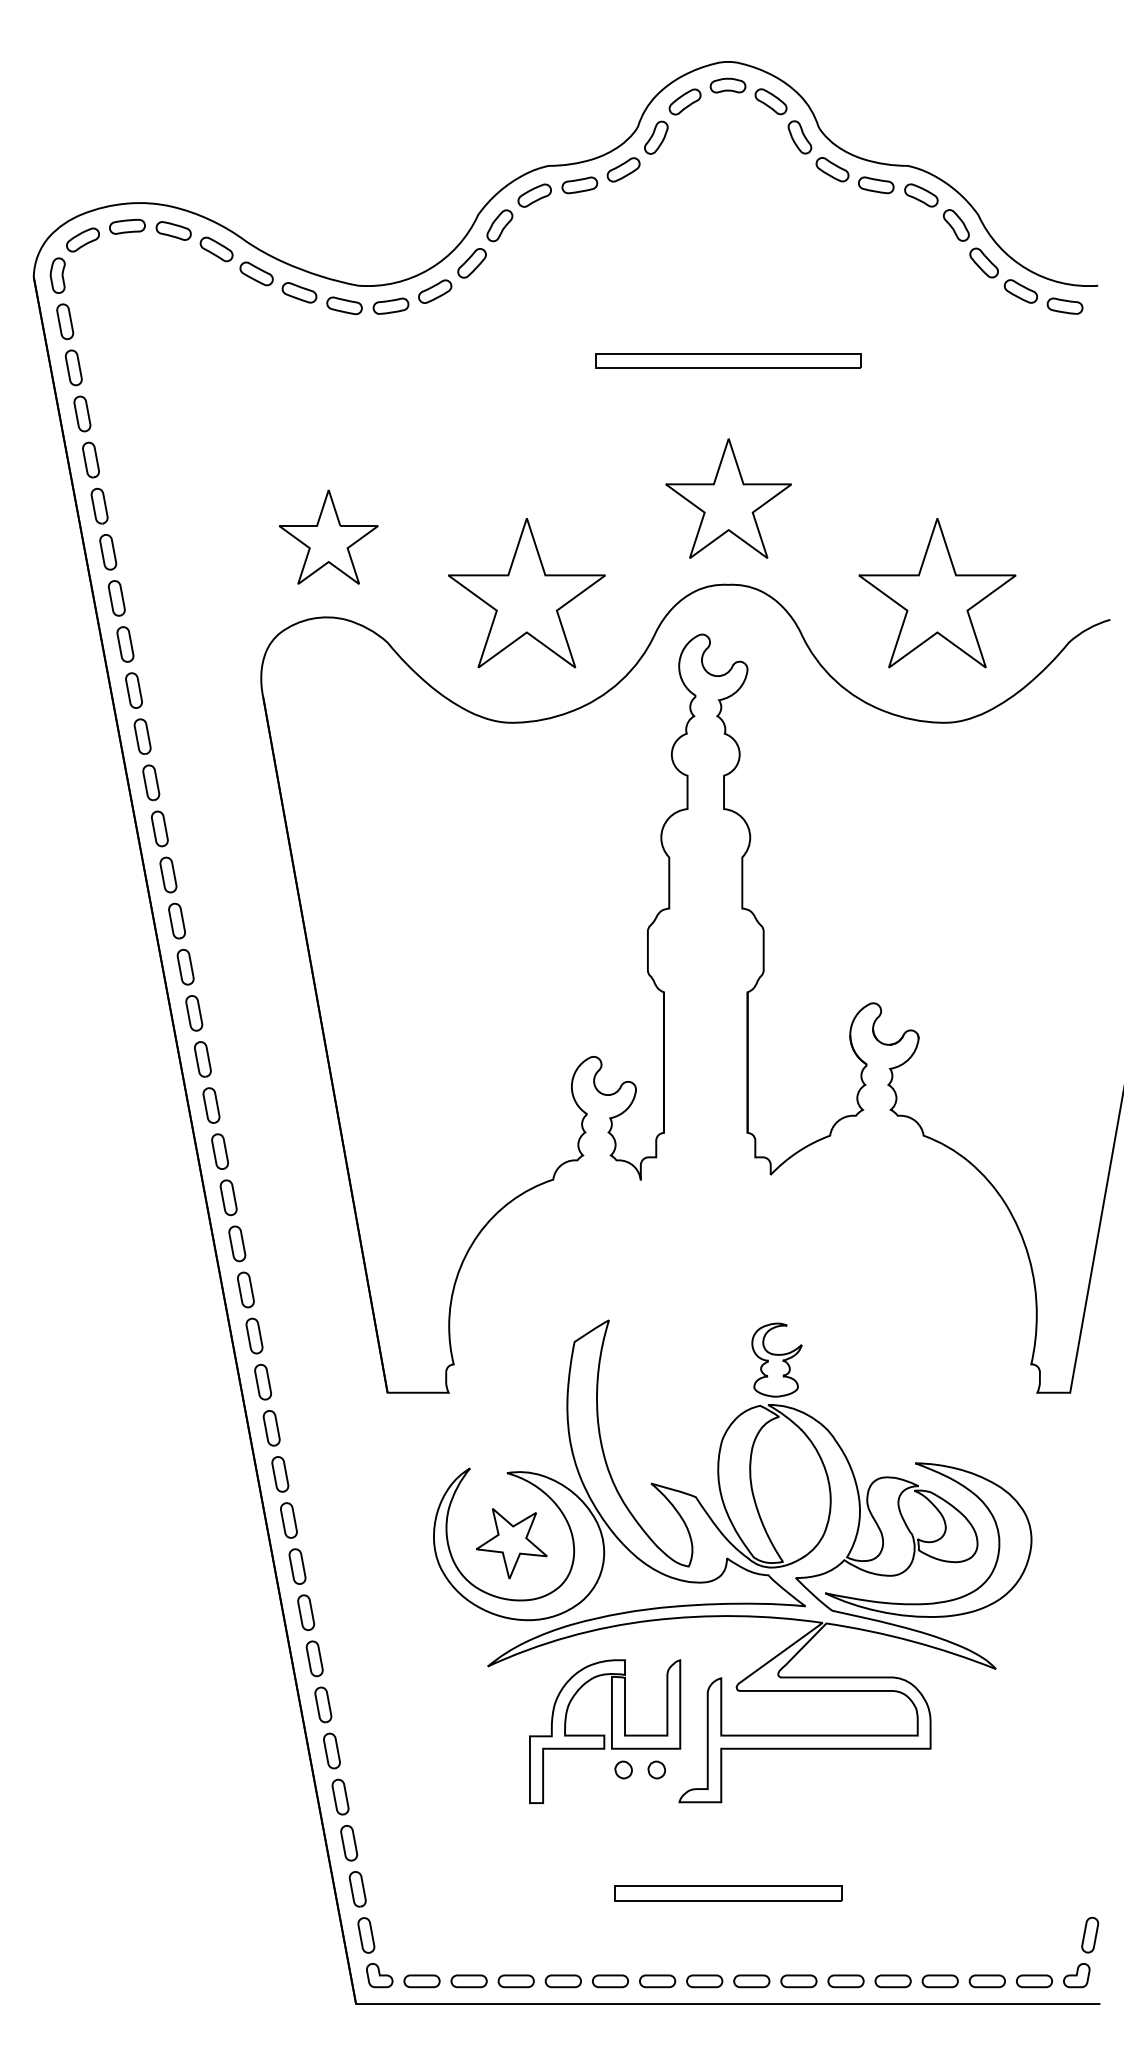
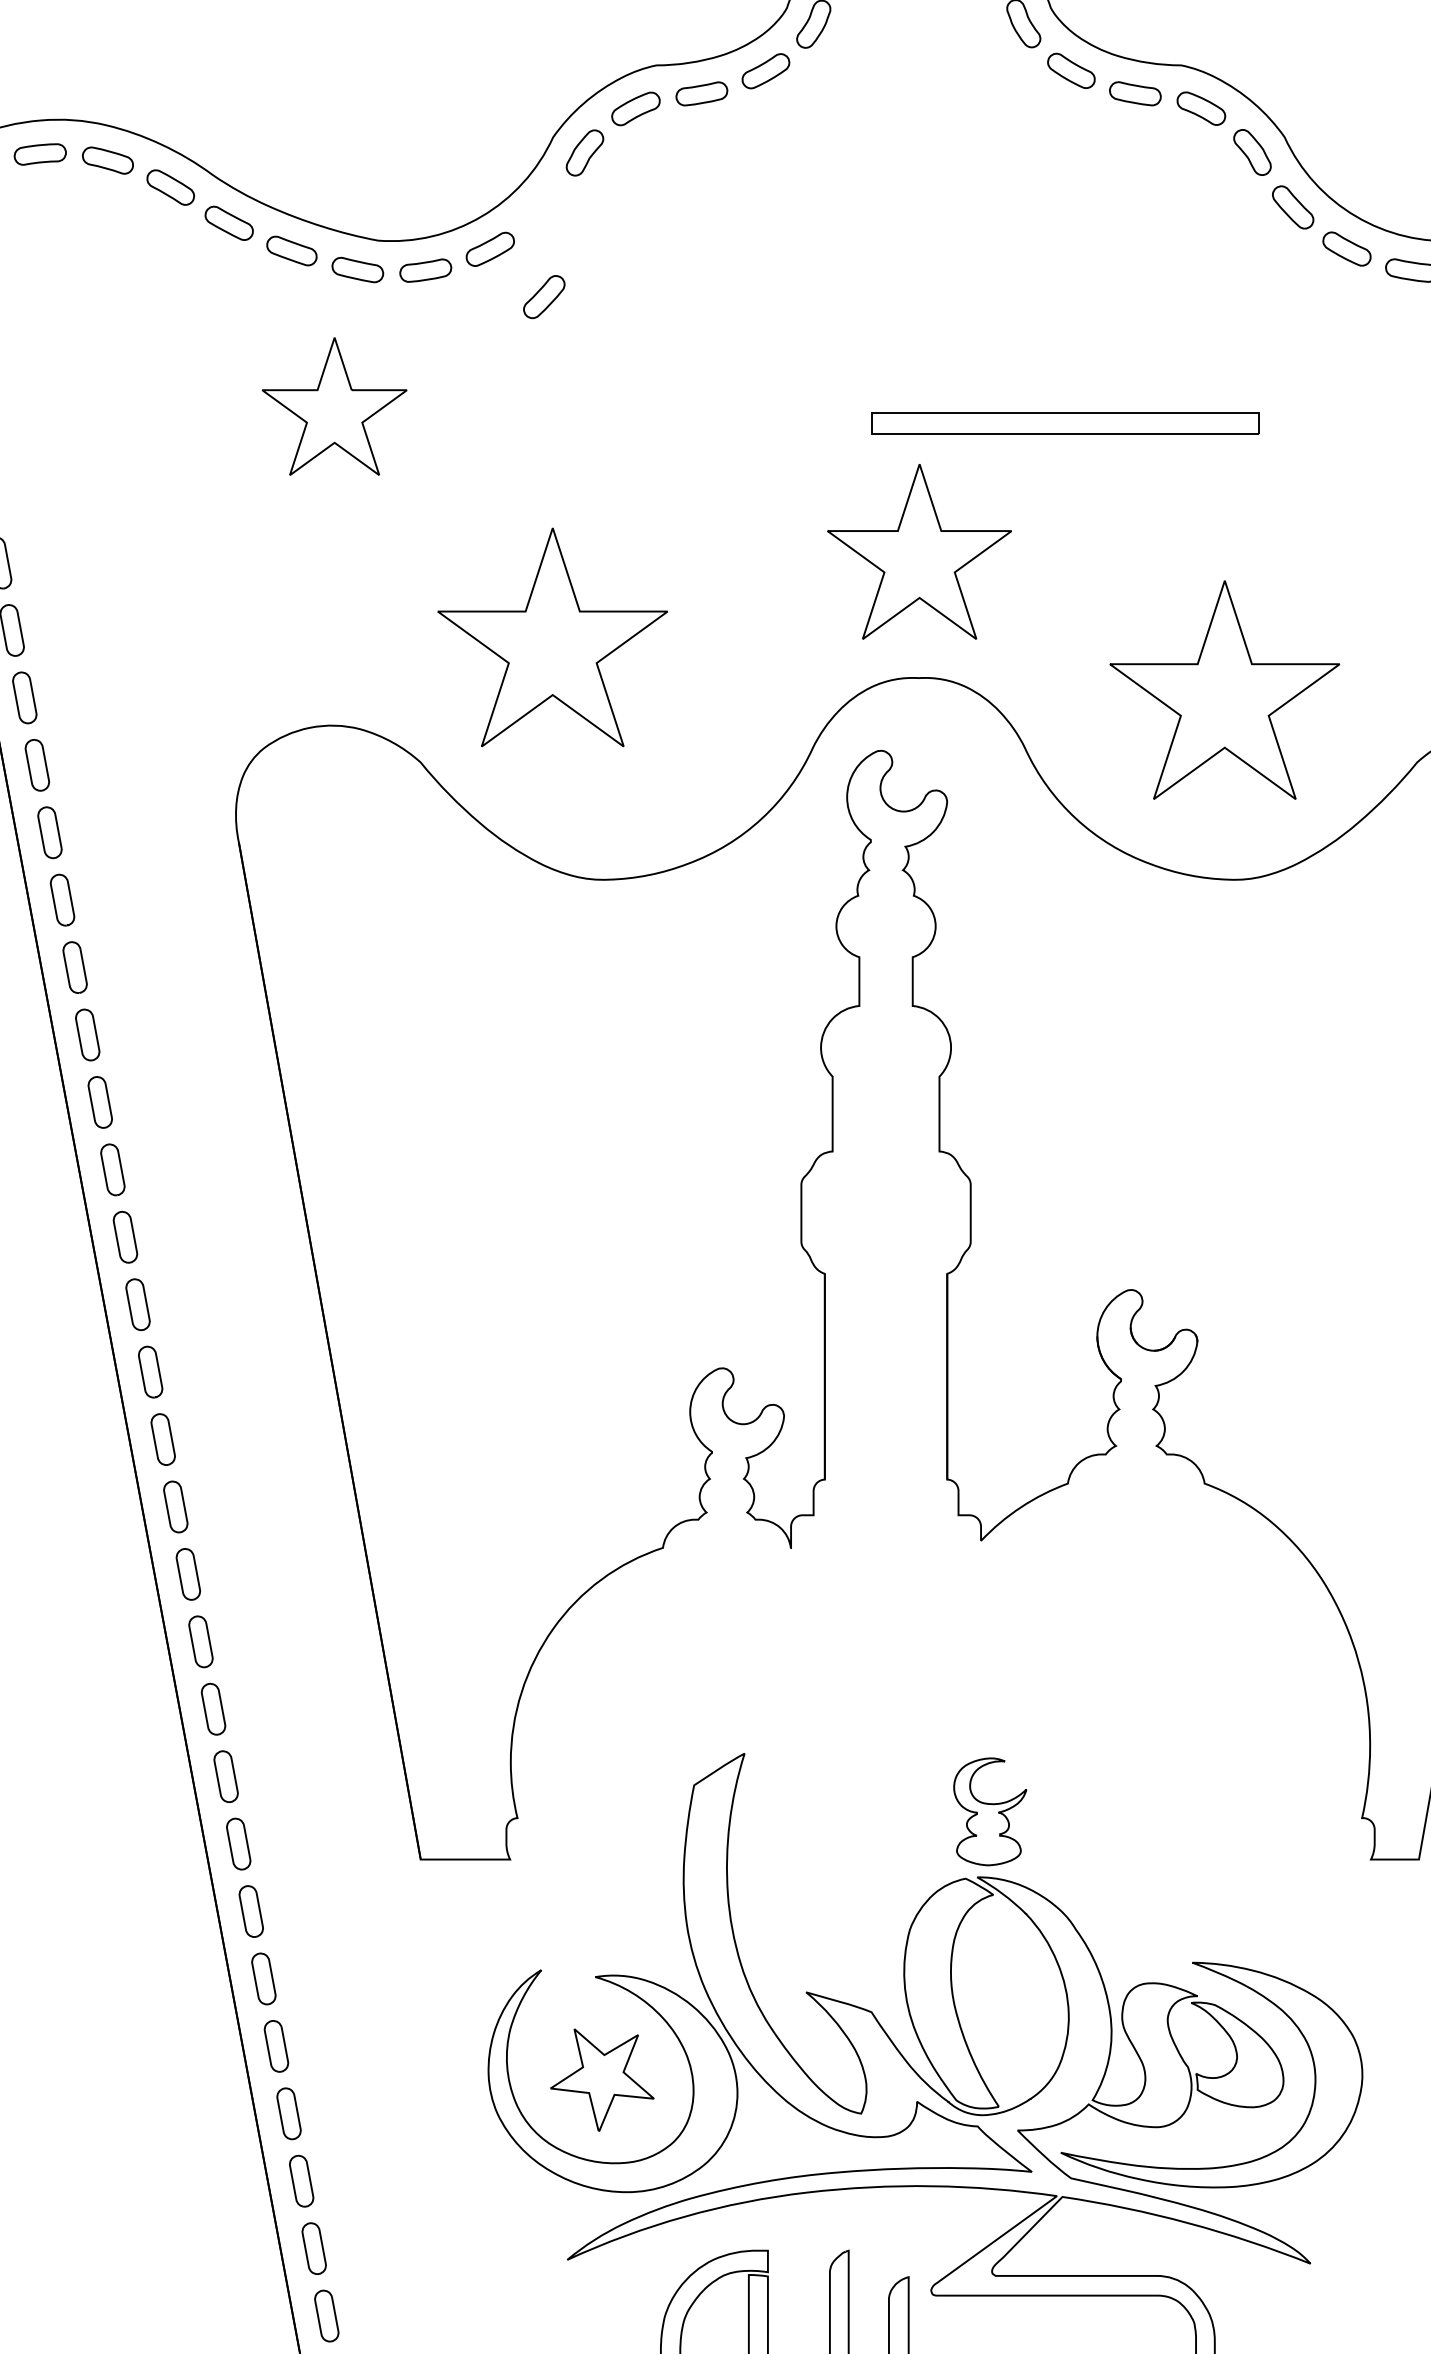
part: (471, 263) -> (543, 297), moved
part: (728, 360) -> (1065, 423), moved
part: (328, 536) -> (334, 405), moved
part: (526, 593) -> (552, 638), moved

